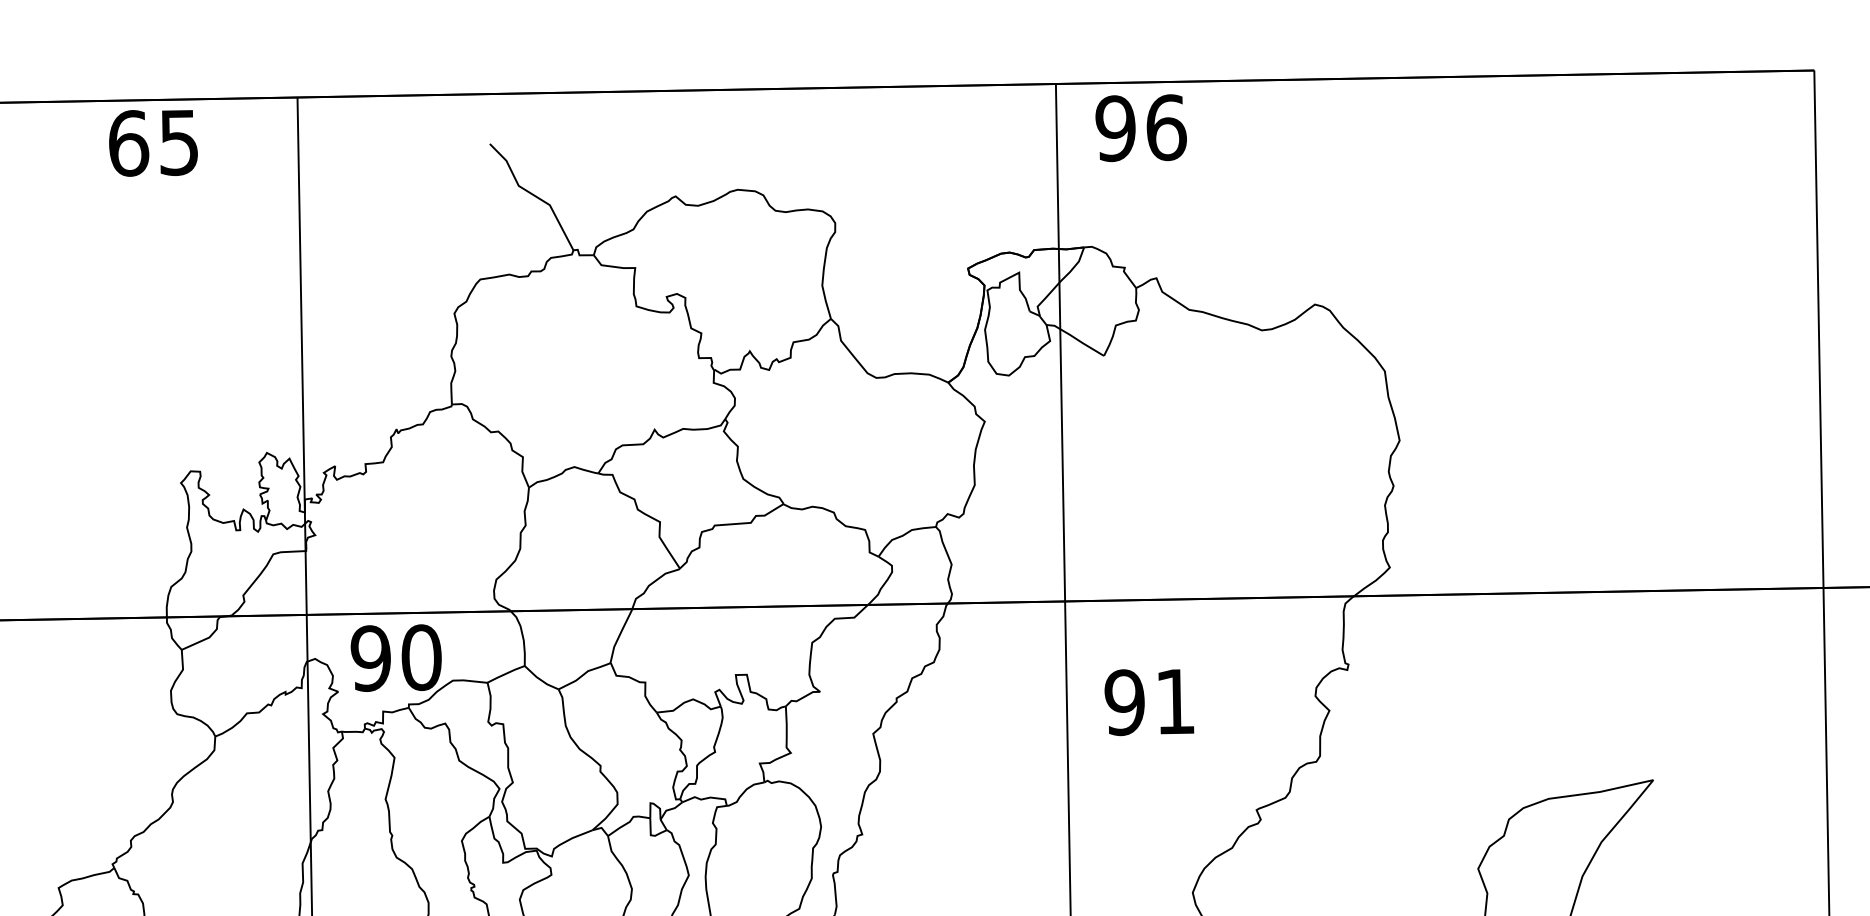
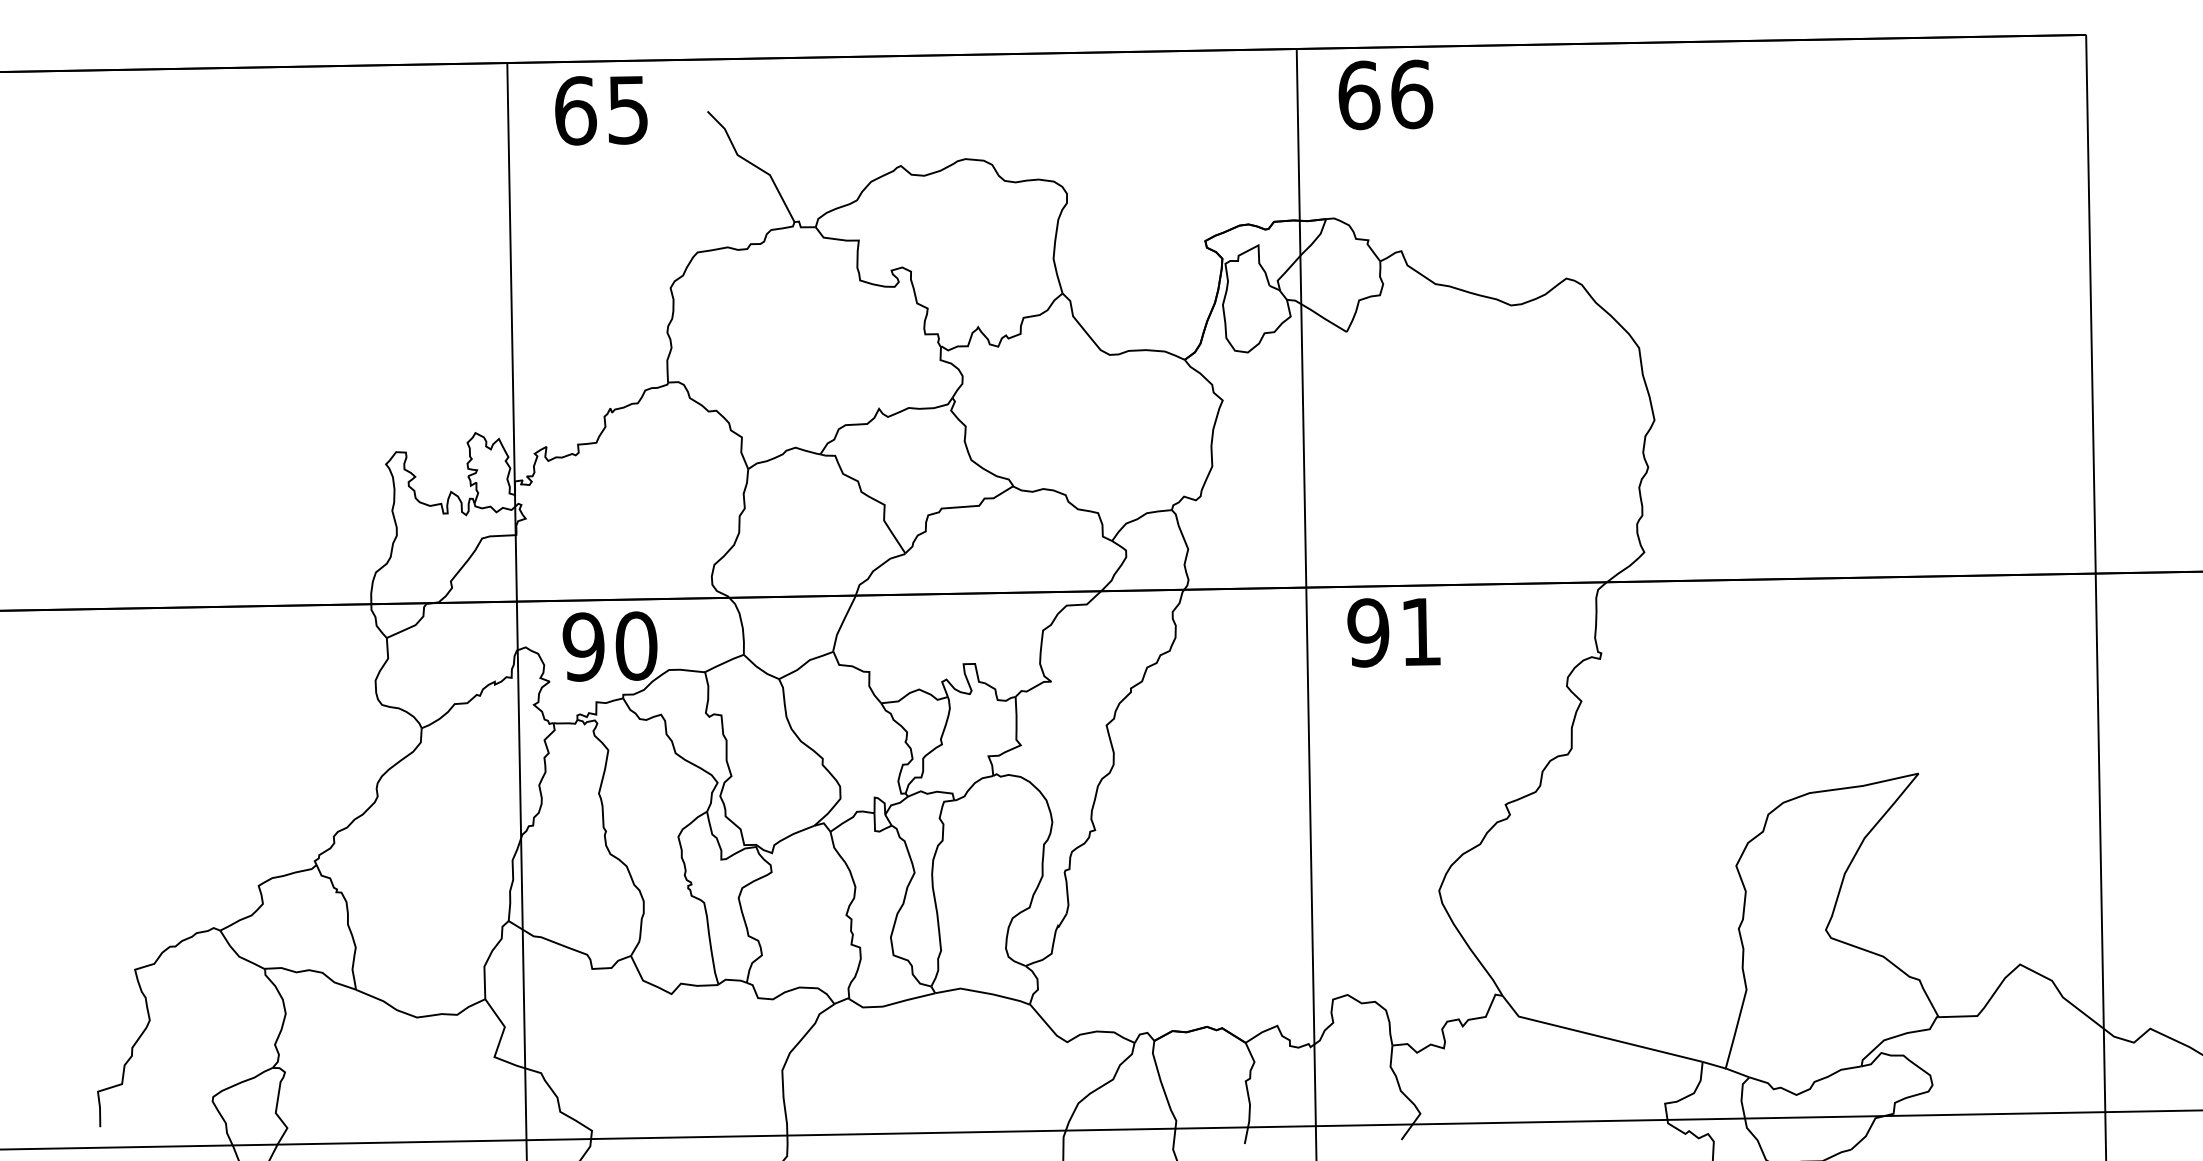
text: (1116, 128) -> (1359, 95), 96 -> 66
text: (153, 143) -> (601, 110), moved
text: (1148, 702) -> (1393, 632), moved

